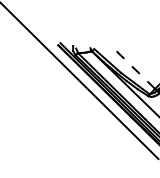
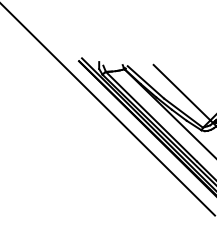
line: (134, 68) -> (182, 92), dashed -> solid

